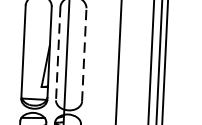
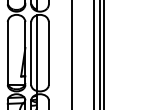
line: (58, 53) -> (31, 53), dashed -> solid
line: (83, 54) -> (48, 53), dashed -> solid

